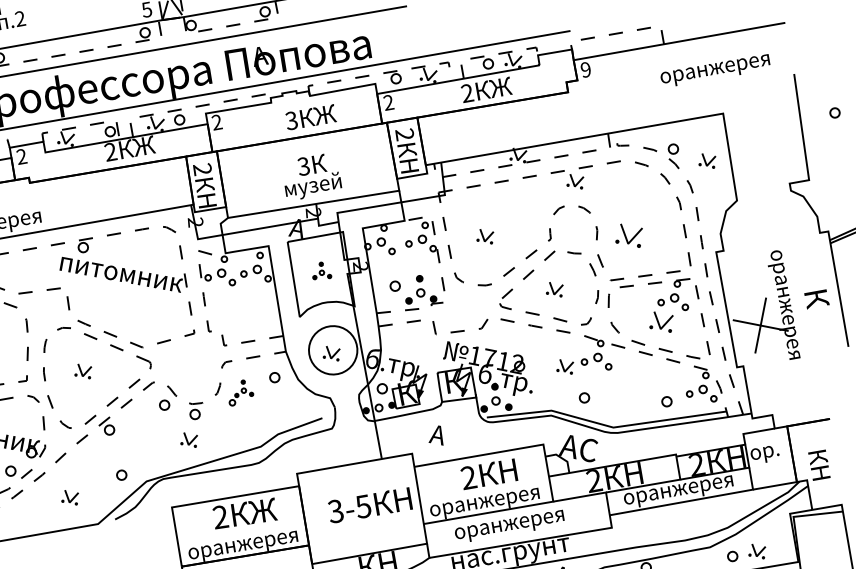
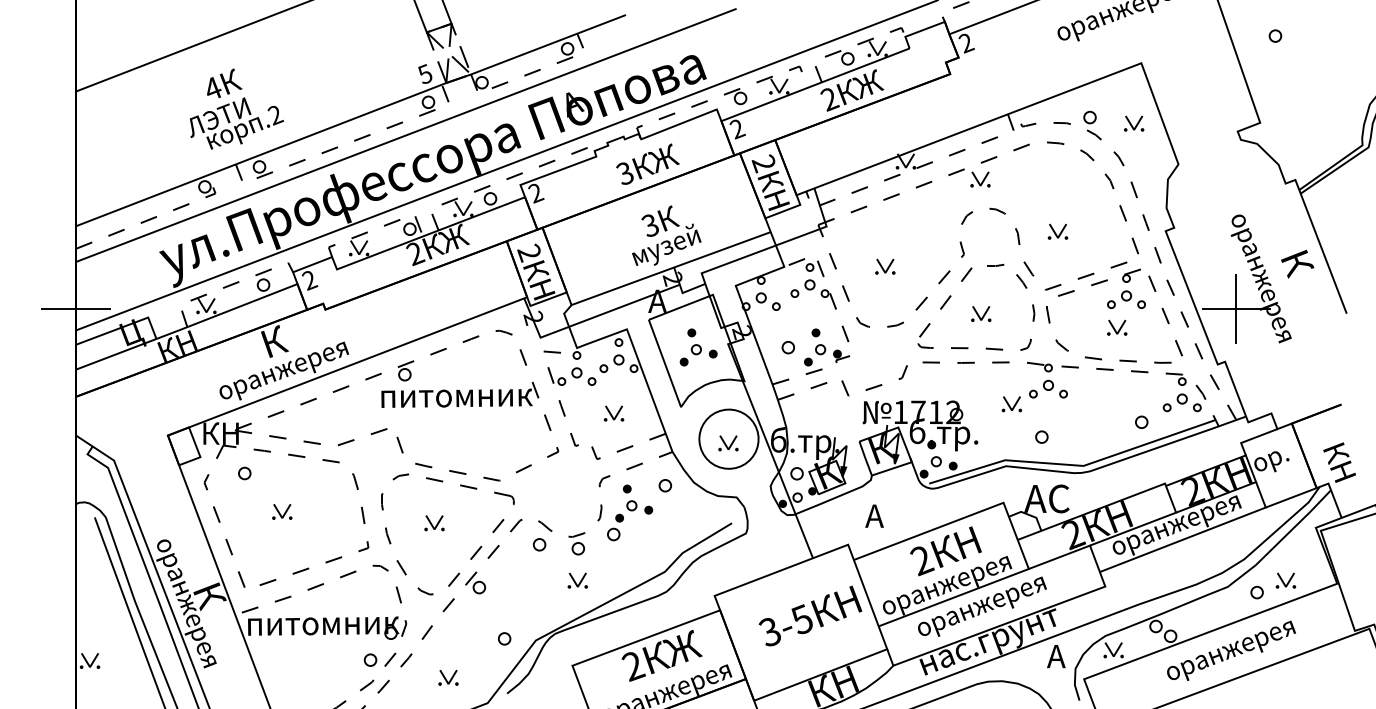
text: (586, 70) -> (966, 43), 9 -> 2
part: (629, 235) -> (1057, 231), size x0.62
part: (323, 271) -> (698, 347), size x1.67
part: (245, 311) -> (614, 413), added
part: (662, 321) -> (1117, 327), size x0.71
part: (242, 393) -> (630, 512), size x1.67

